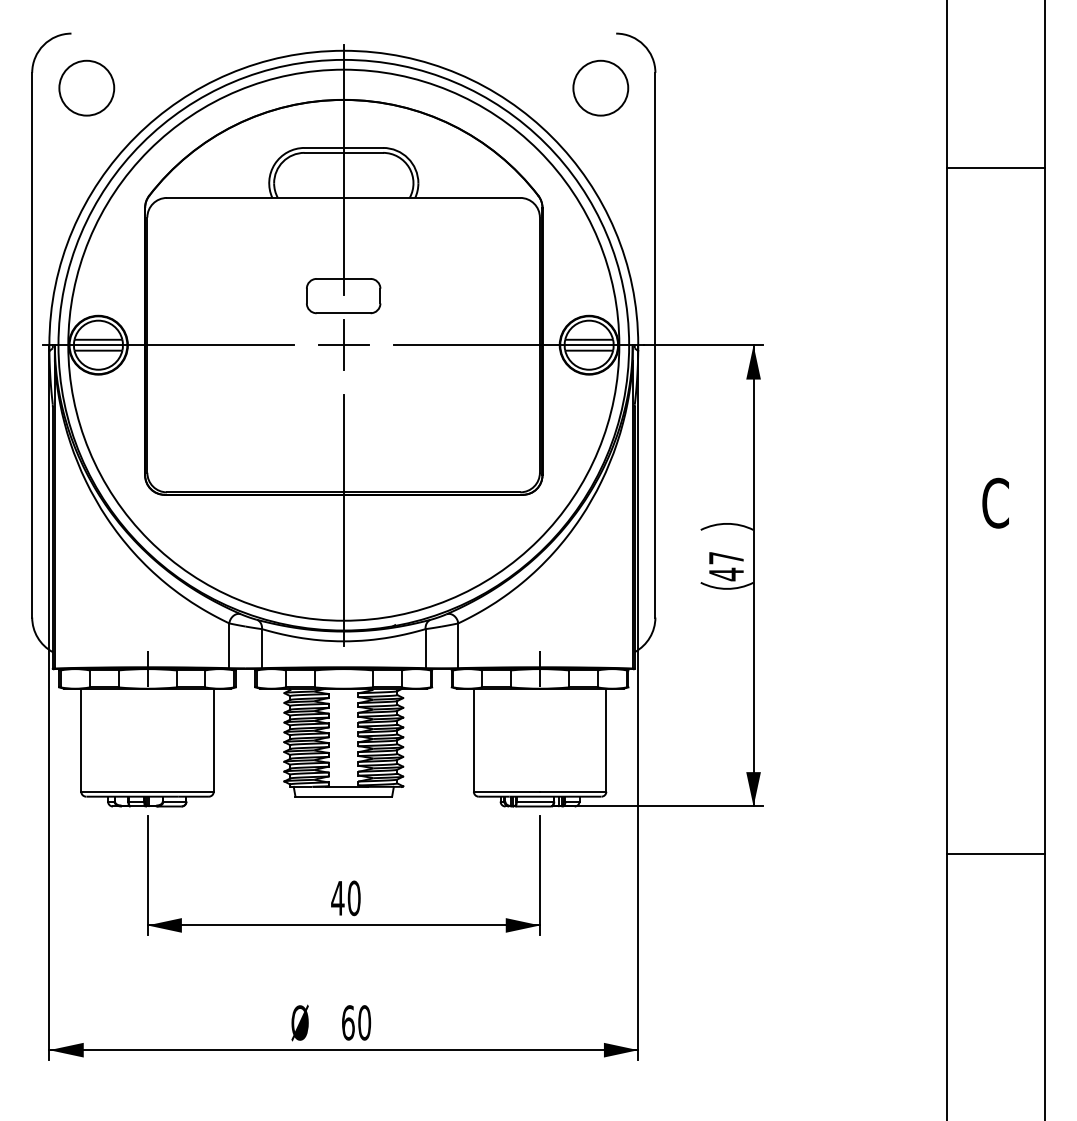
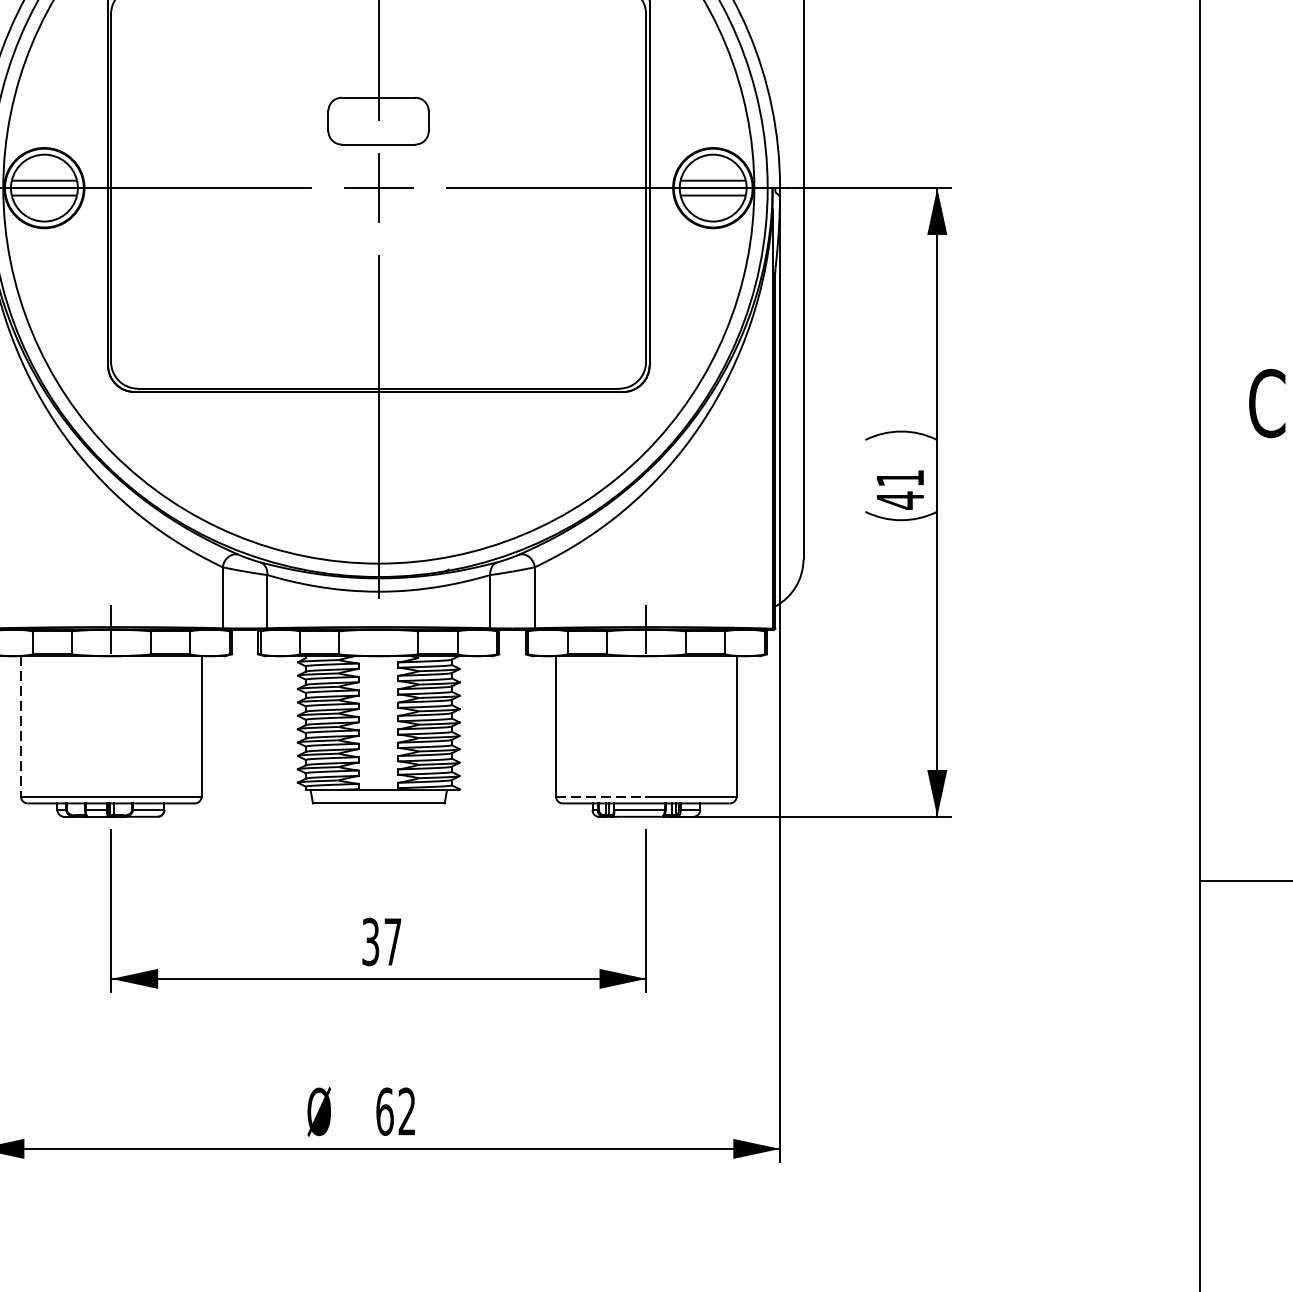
text: (726, 558) -> (900, 478), 47 -> 41
line: (81, 740) -> (21, 726), solid -> dashed
line: (507, 791) -> (601, 796), solid -> dashed
text: (345, 898) -> (381, 942), 40 -> 37
text: (364, 1022) -> (407, 1111), 60 -> 62

